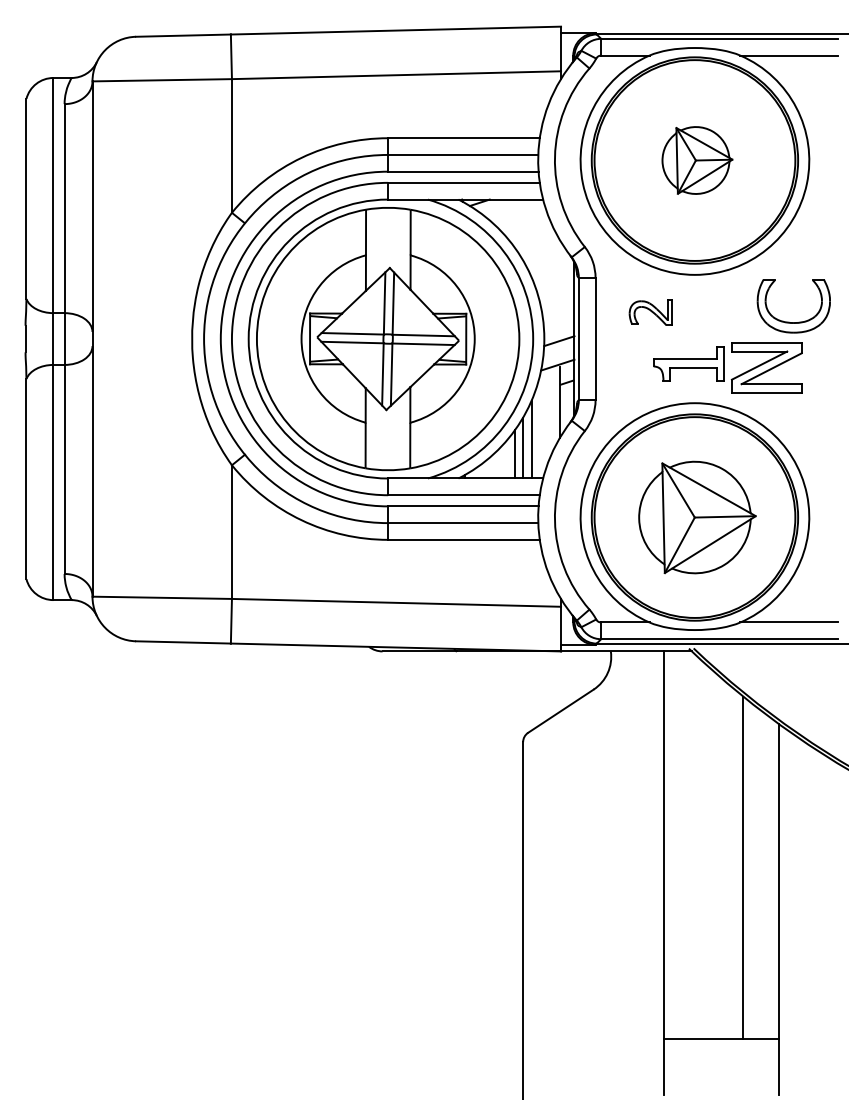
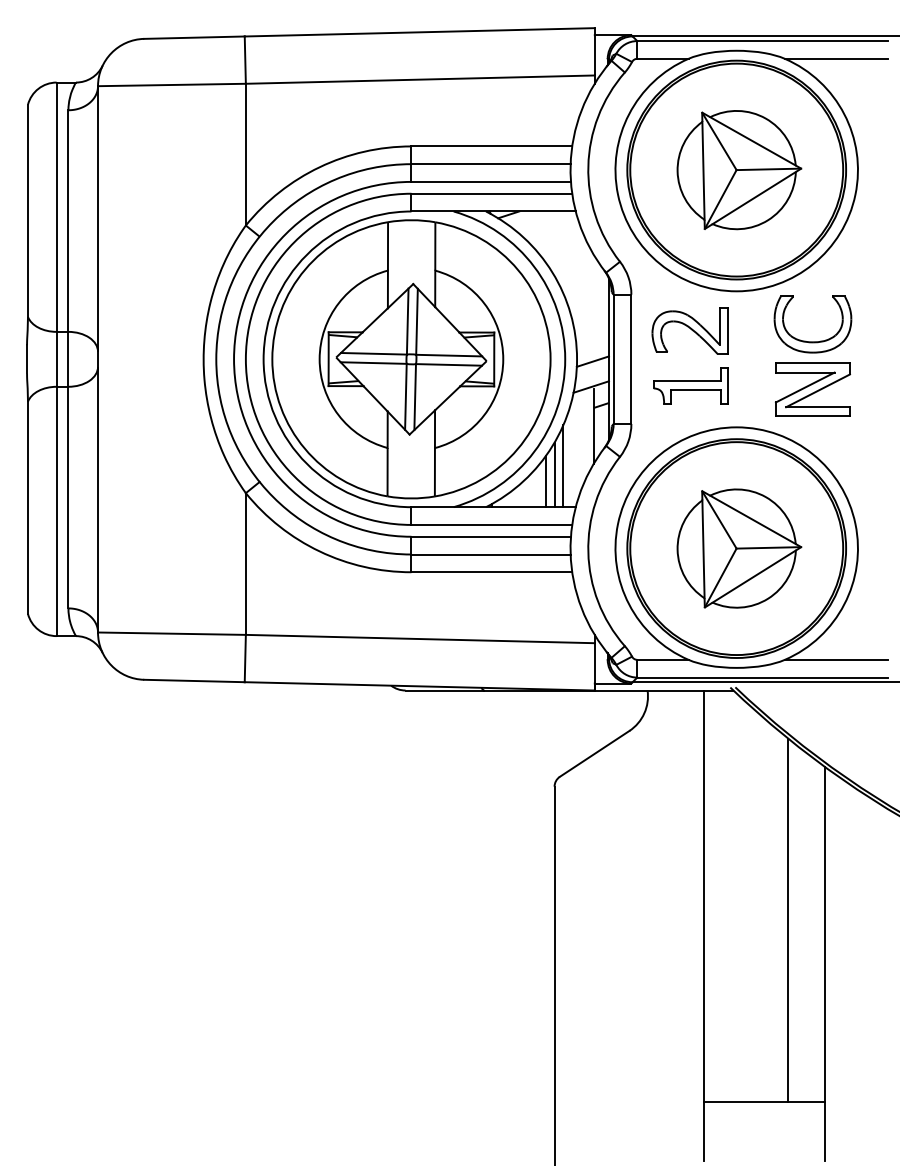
part: (697, 160) -> (739, 170), size x1.67
part: (650, 312) -> (689, 331), size x1.67
part: (789, 321) -> (808, 340), moved
part: (688, 363) -> (690, 385), moved

